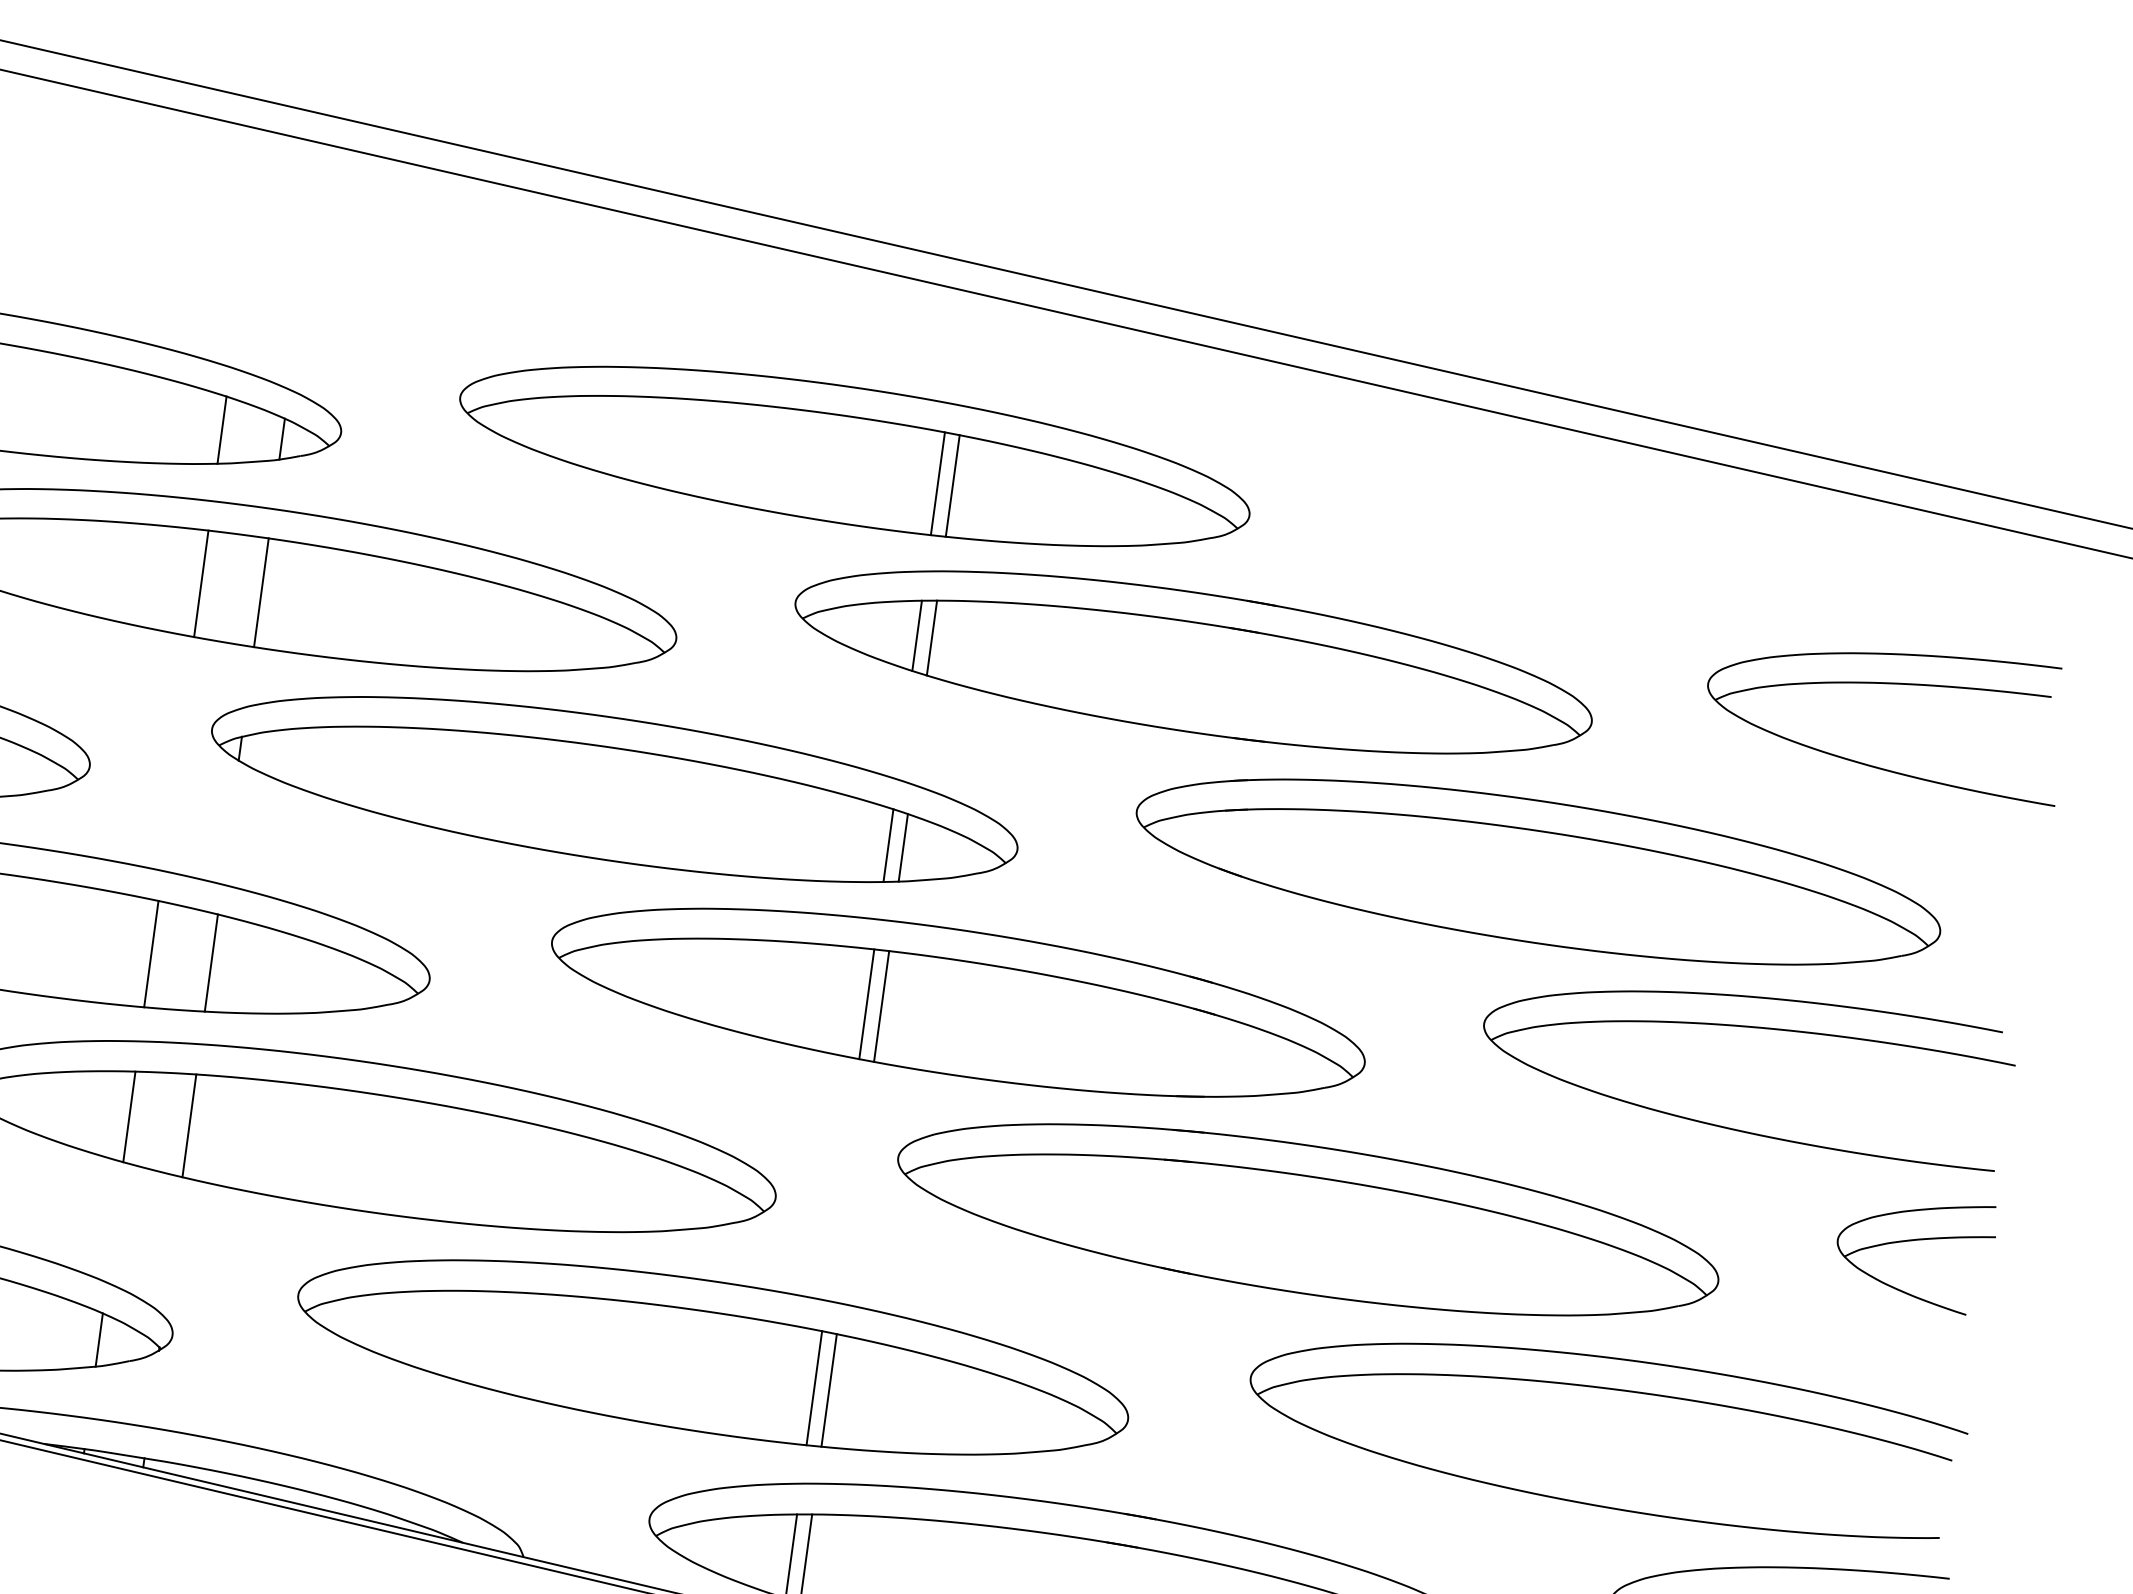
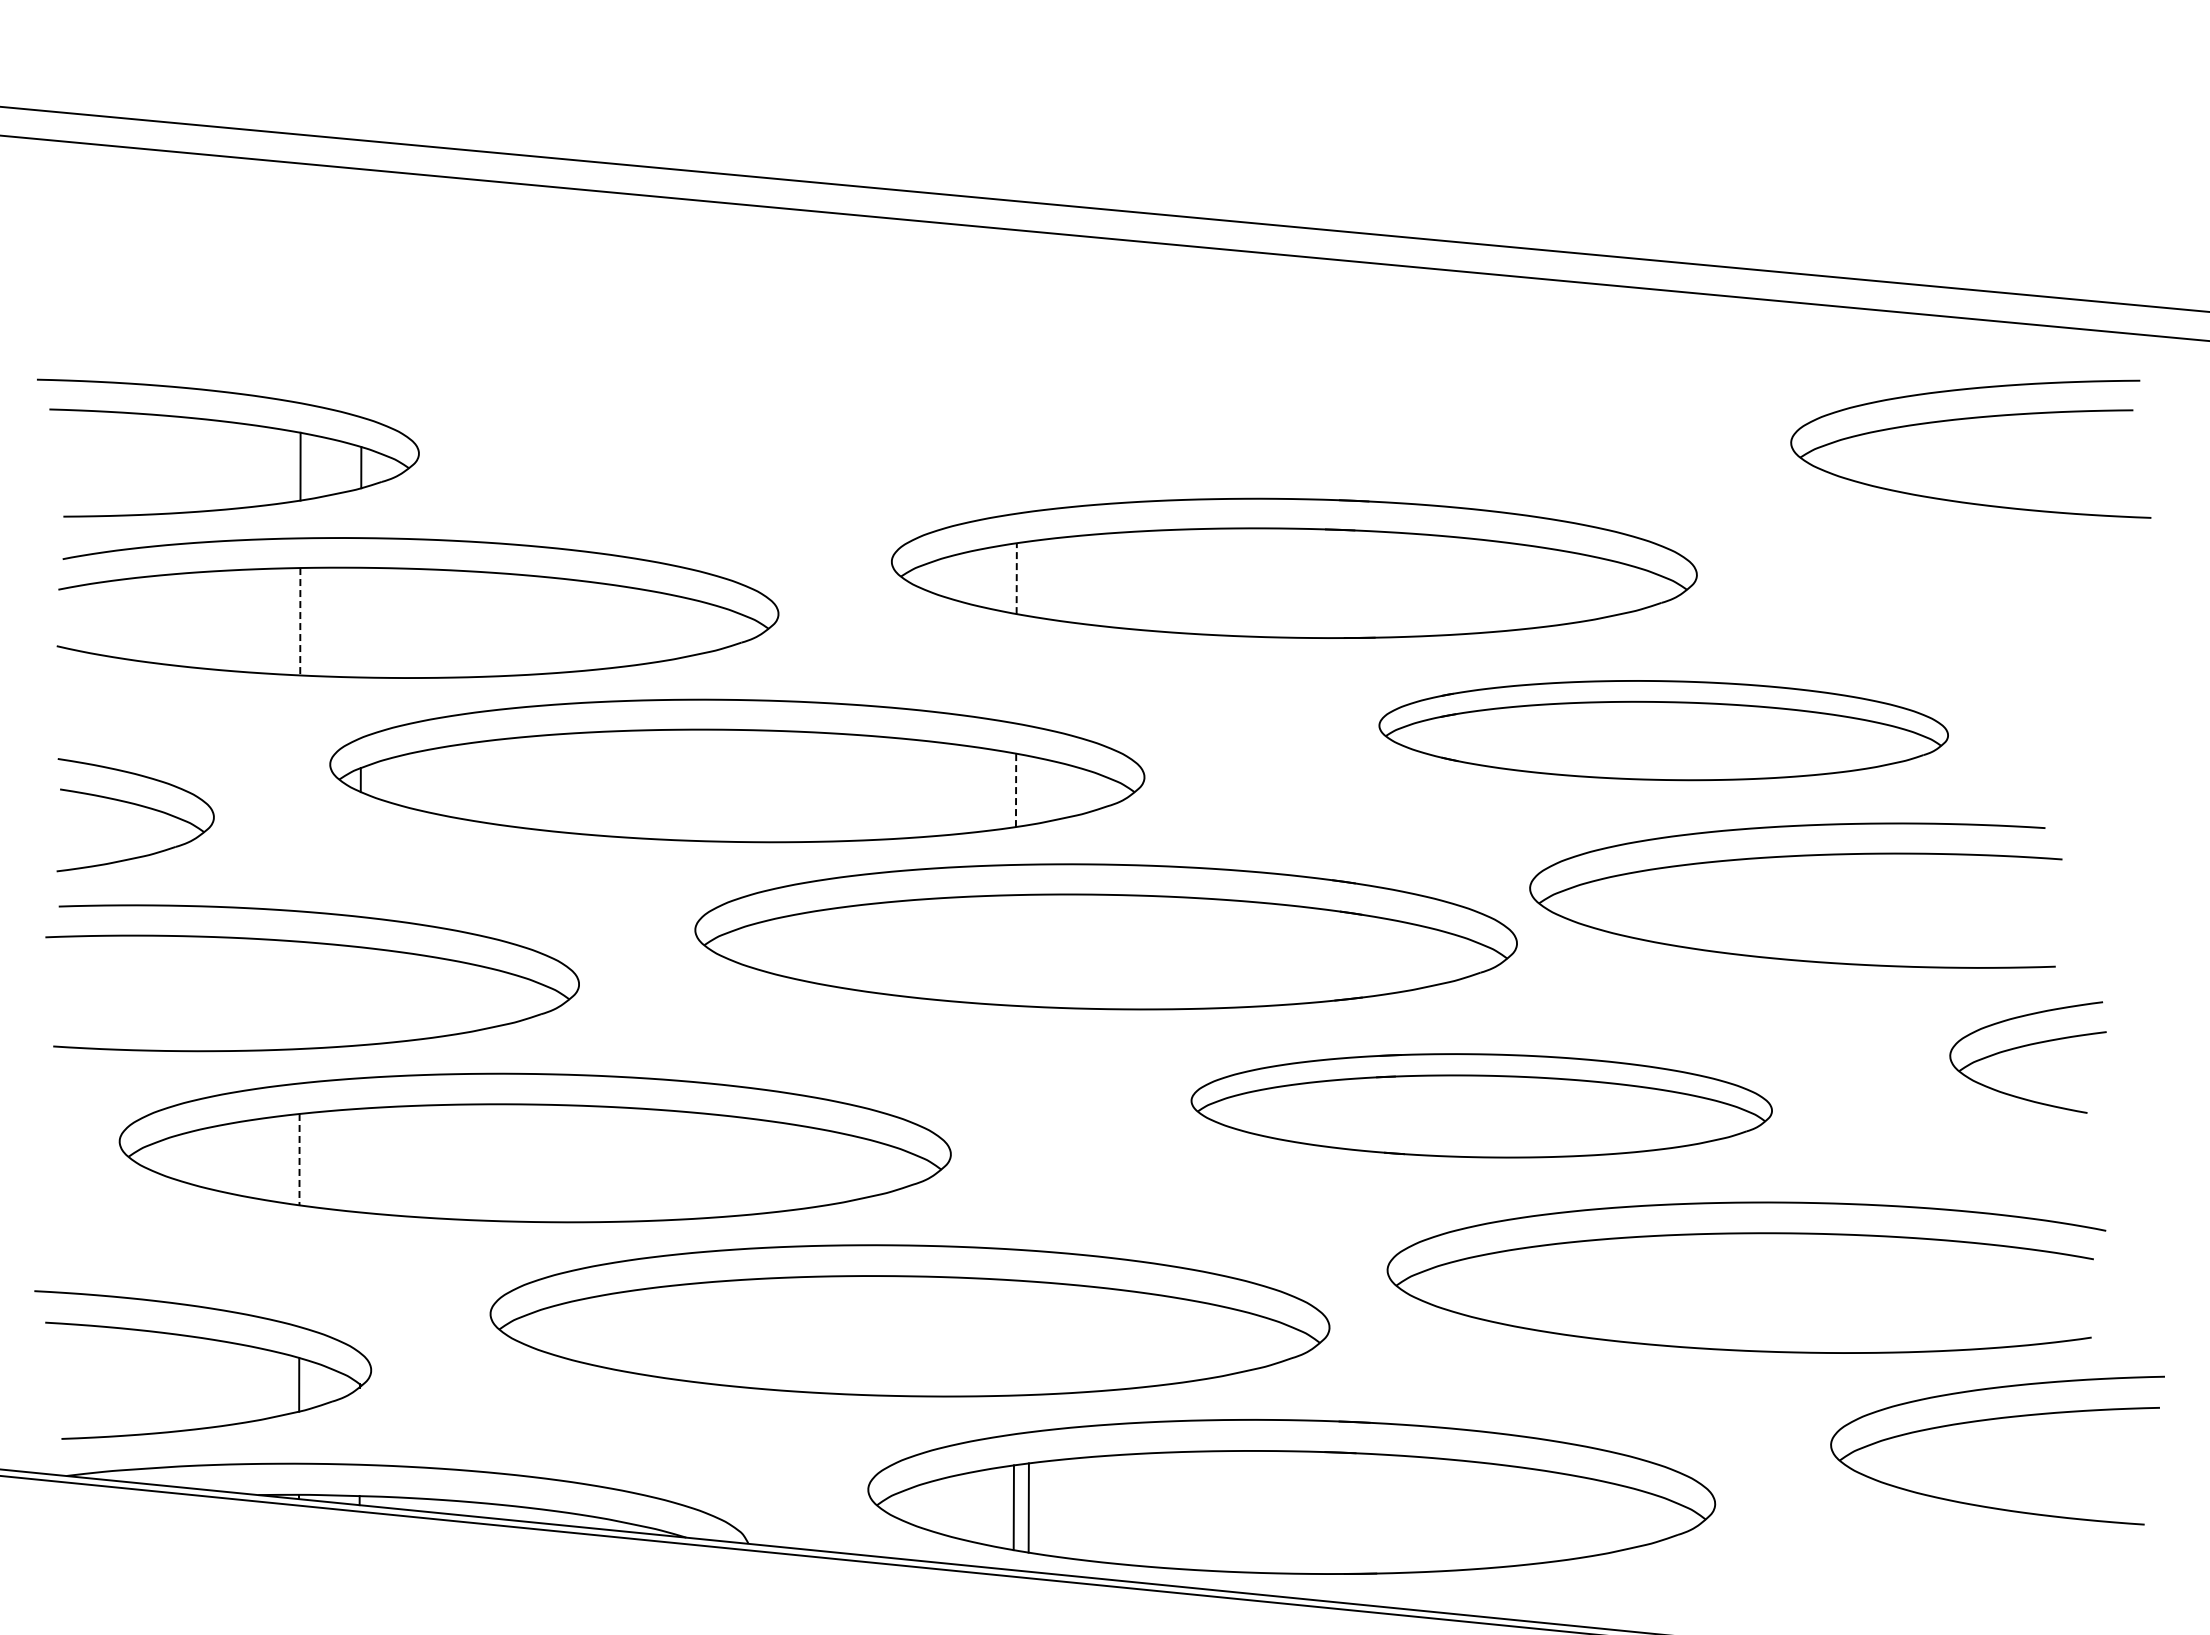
part: (855, 455) -> (931, 408), removed
line: (201, 583) -> (300, 621), solid -> dashed
line: (260, 592) -> (360, 622), removed
line: (916, 635) -> (1016, 578), solid -> dashed
line: (931, 637) -> (1031, 578), removed
part: (1887, 684) -> (1969, 419), moved
line: (888, 845) -> (1016, 790), solid -> dashed
line: (902, 847) -> (1030, 790), removed
part: (1538, 871) -> (1663, 730), size x0.7
line: (151, 954) -> (299, 995), removed
line: (211, 963) -> (360, 996), removed
line: (866, 1004) -> (1015, 950), removed
line: (881, 1006) -> (1030, 950), removed
part: (1747, 1027) -> (1791, 857), moved
line: (129, 1116) -> (299, 1159), solid -> dashed
line: (189, 1125) -> (360, 1160), removed
part: (1308, 1219) -> (1481, 1105), size x0.7
part: (1911, 1241) -> (2023, 1047), moved
line: (814, 1387) -> (1014, 1337), removed
line: (829, 1390) -> (1029, 1338), removed
part: (1611, 1390) -> (1746, 1234), moved

